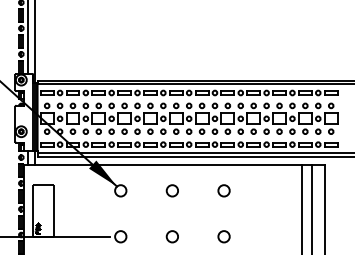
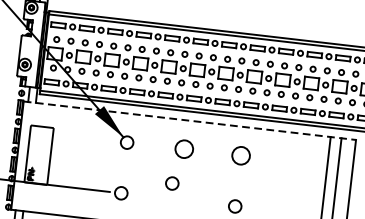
line: (174, 164) -> (189, 120), solid -> dashed
circle: (171, 190) -> (183, 148), size x1.4
circle: (223, 190) -> (240, 155), size x1.4
circle: (171, 236) -> (171, 183), moved

